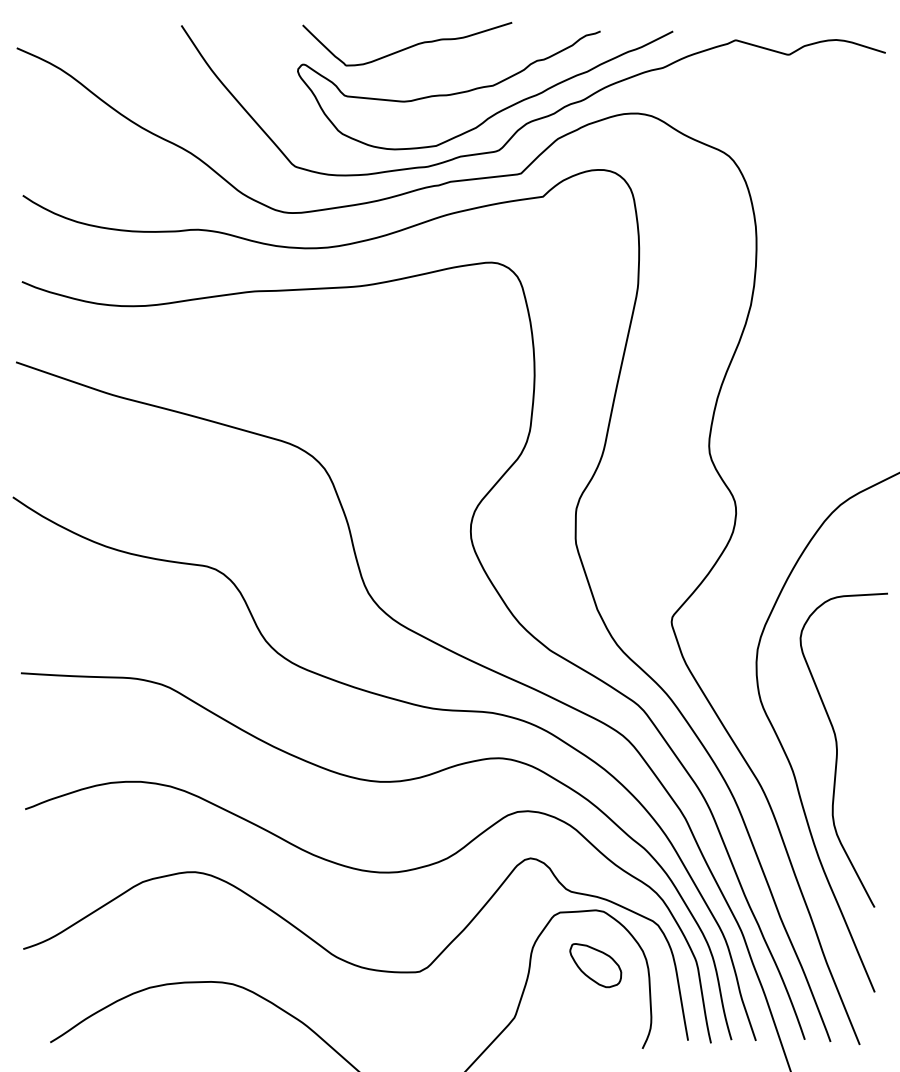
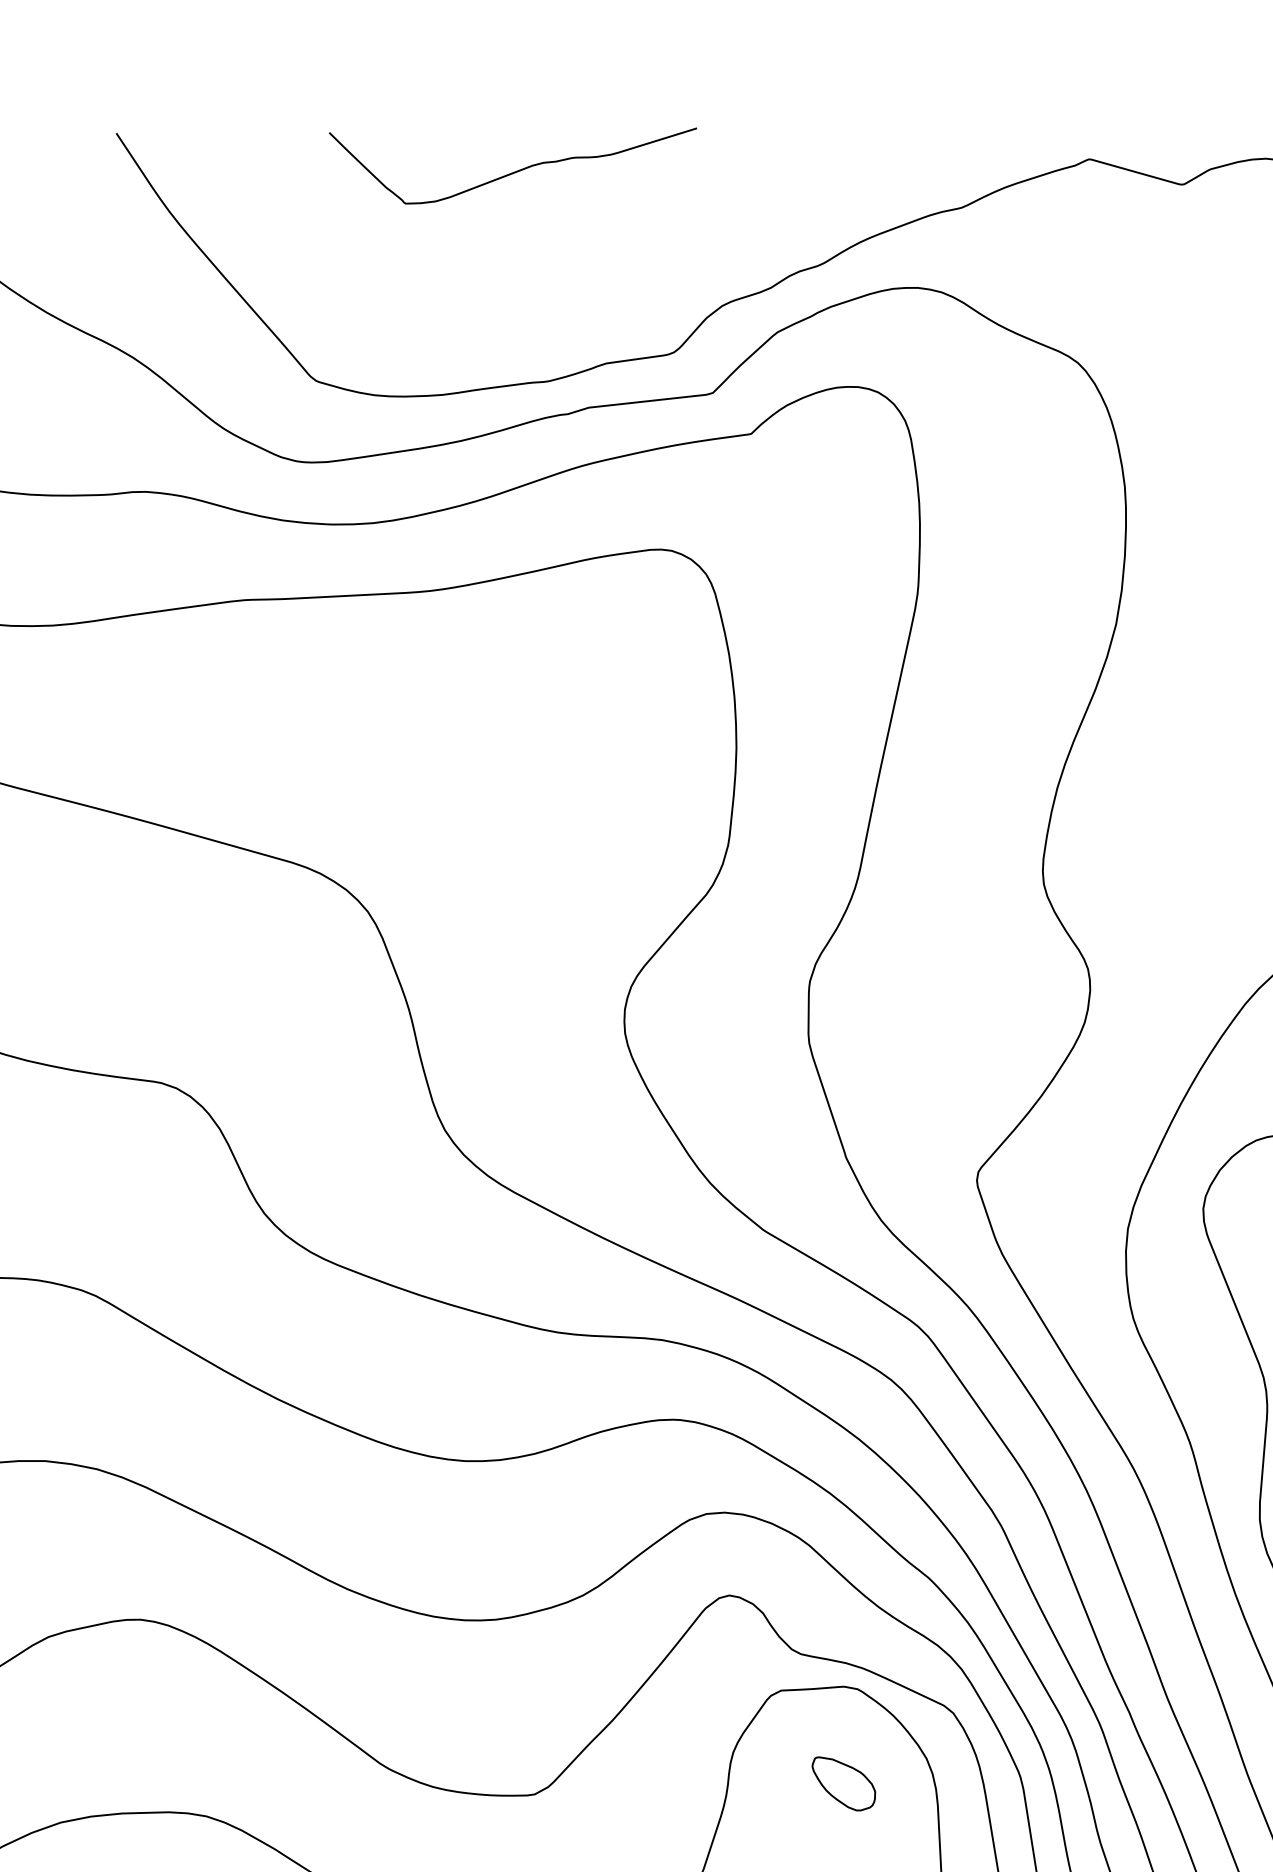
curve: (483, 88) -> (646, 243), removed
part: (595, 965) -> (843, 1783), size x0.7

